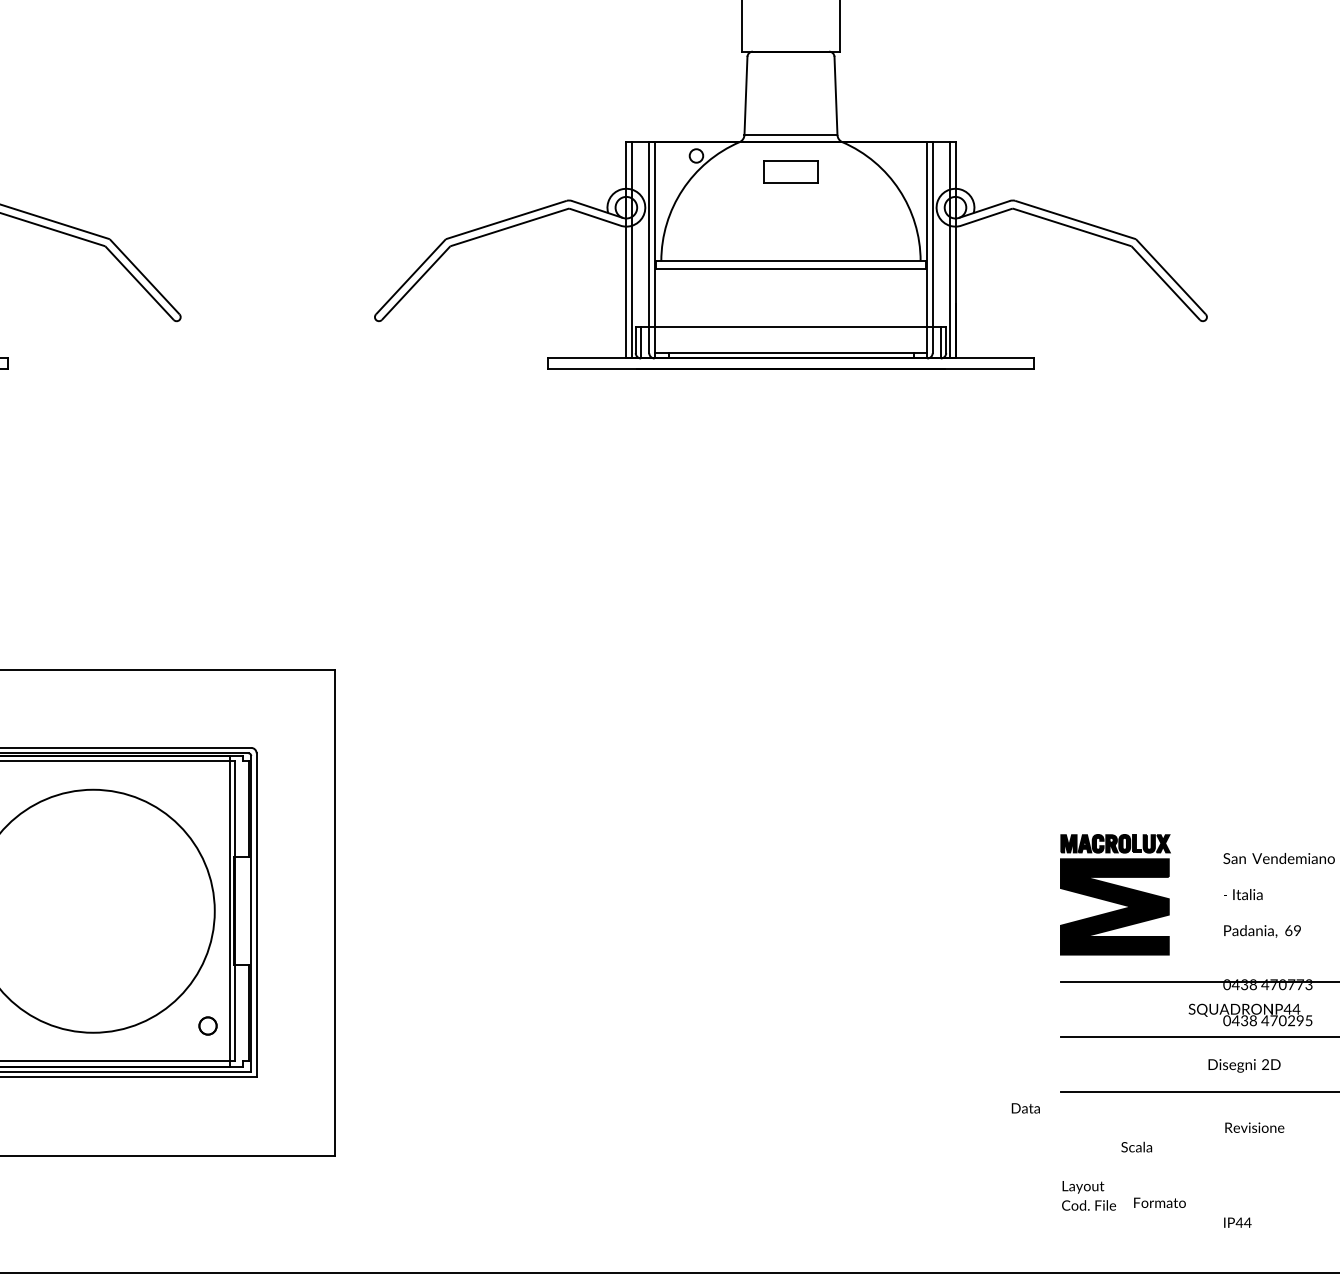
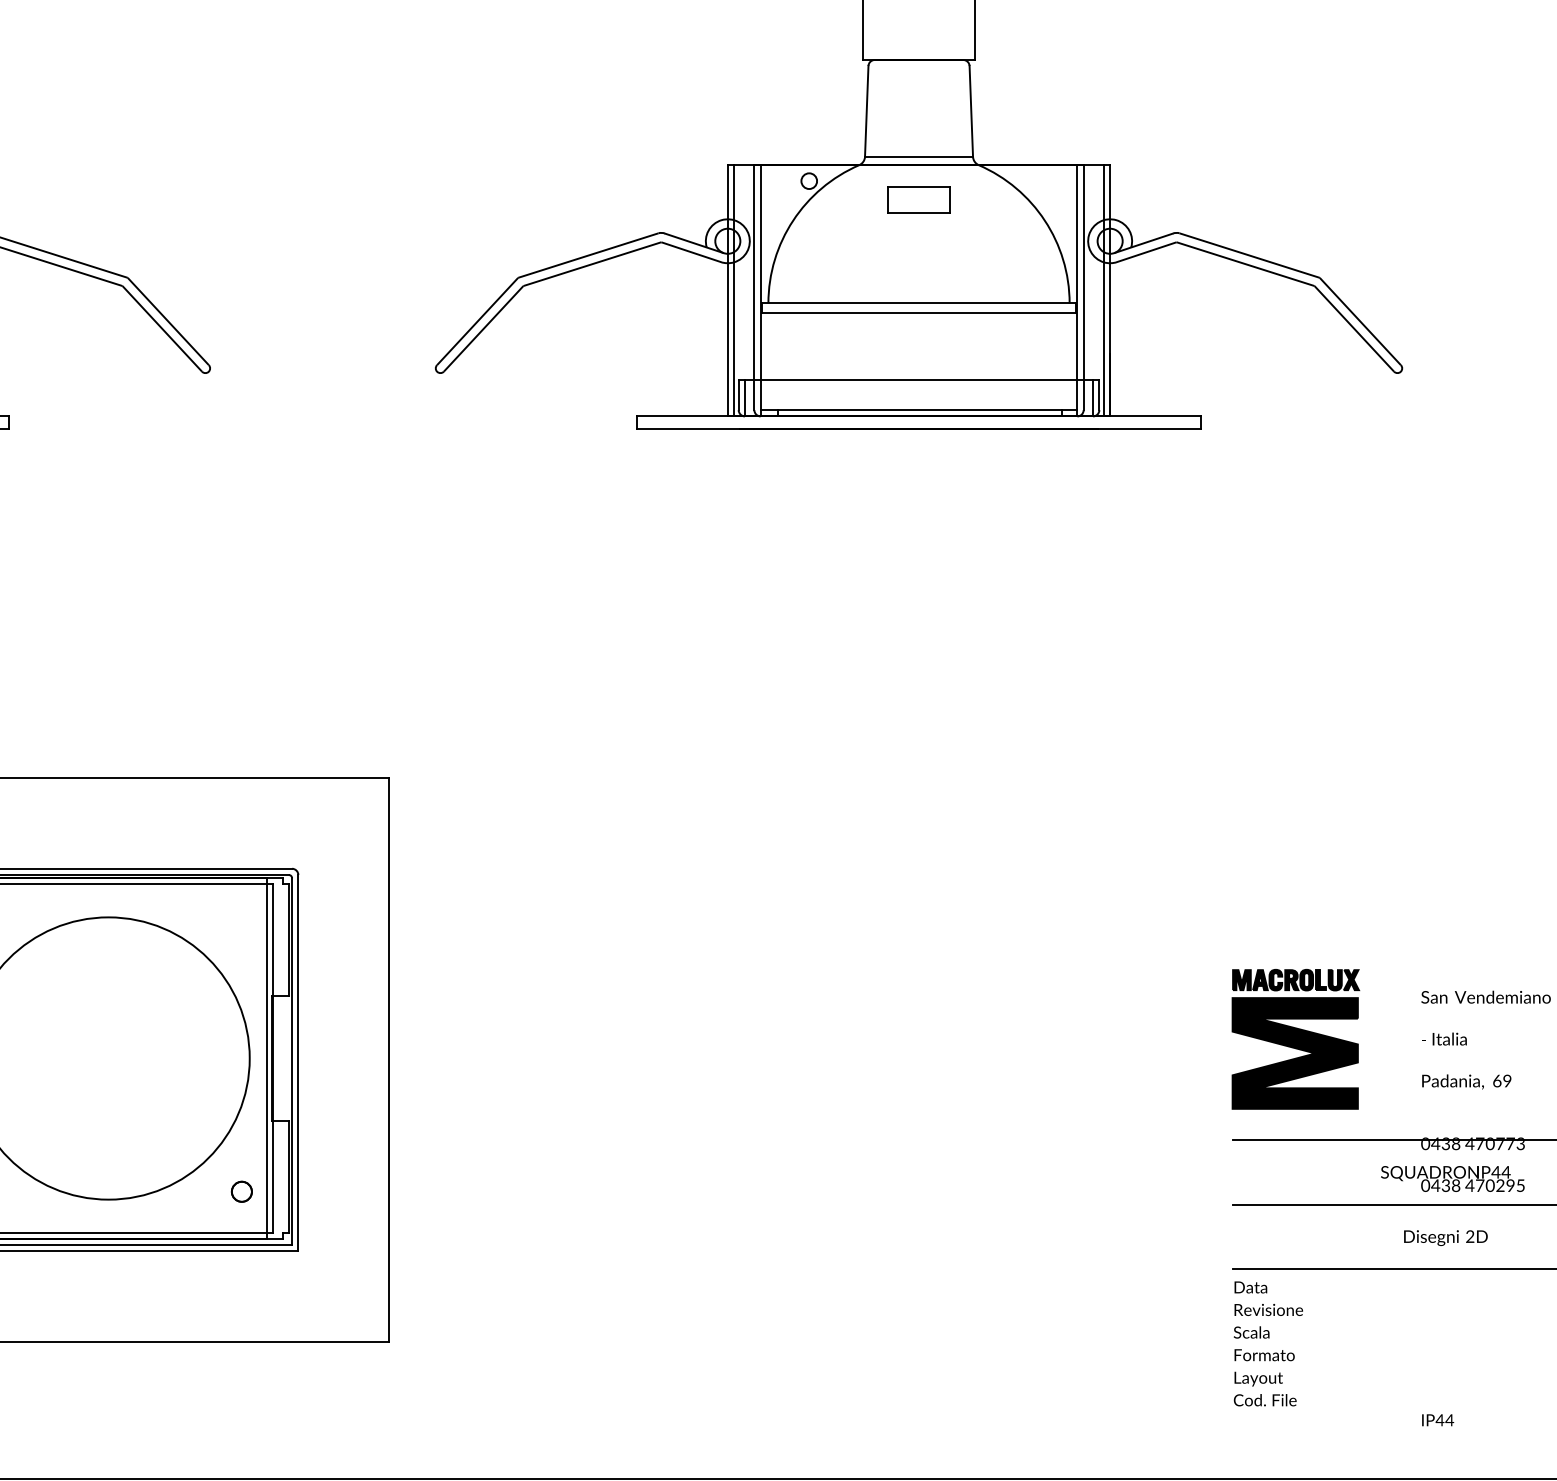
text: (1025, 1108) -> (1250, 1287), moved
text: (1254, 1127) -> (1268, 1309), moved
text: (1136, 1147) -> (1251, 1332), moved
text: (1159, 1203) -> (1264, 1355), moved

